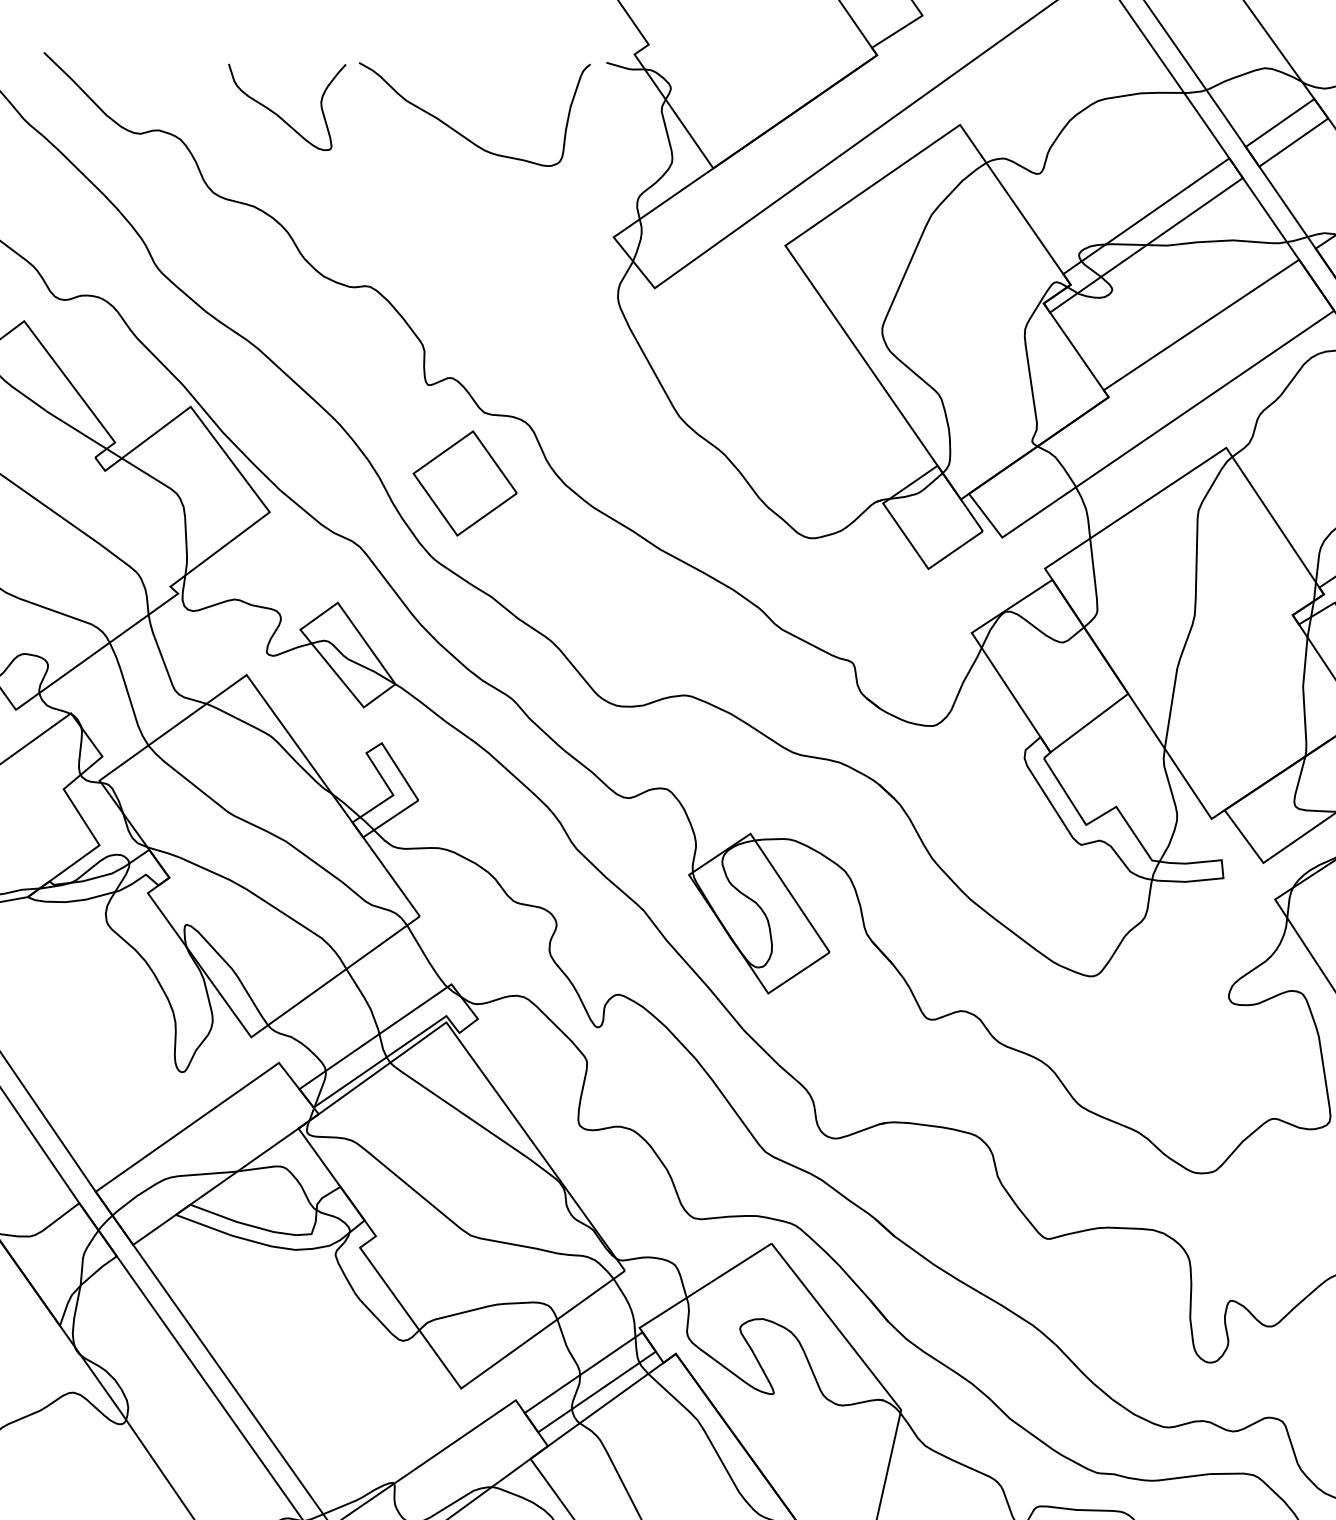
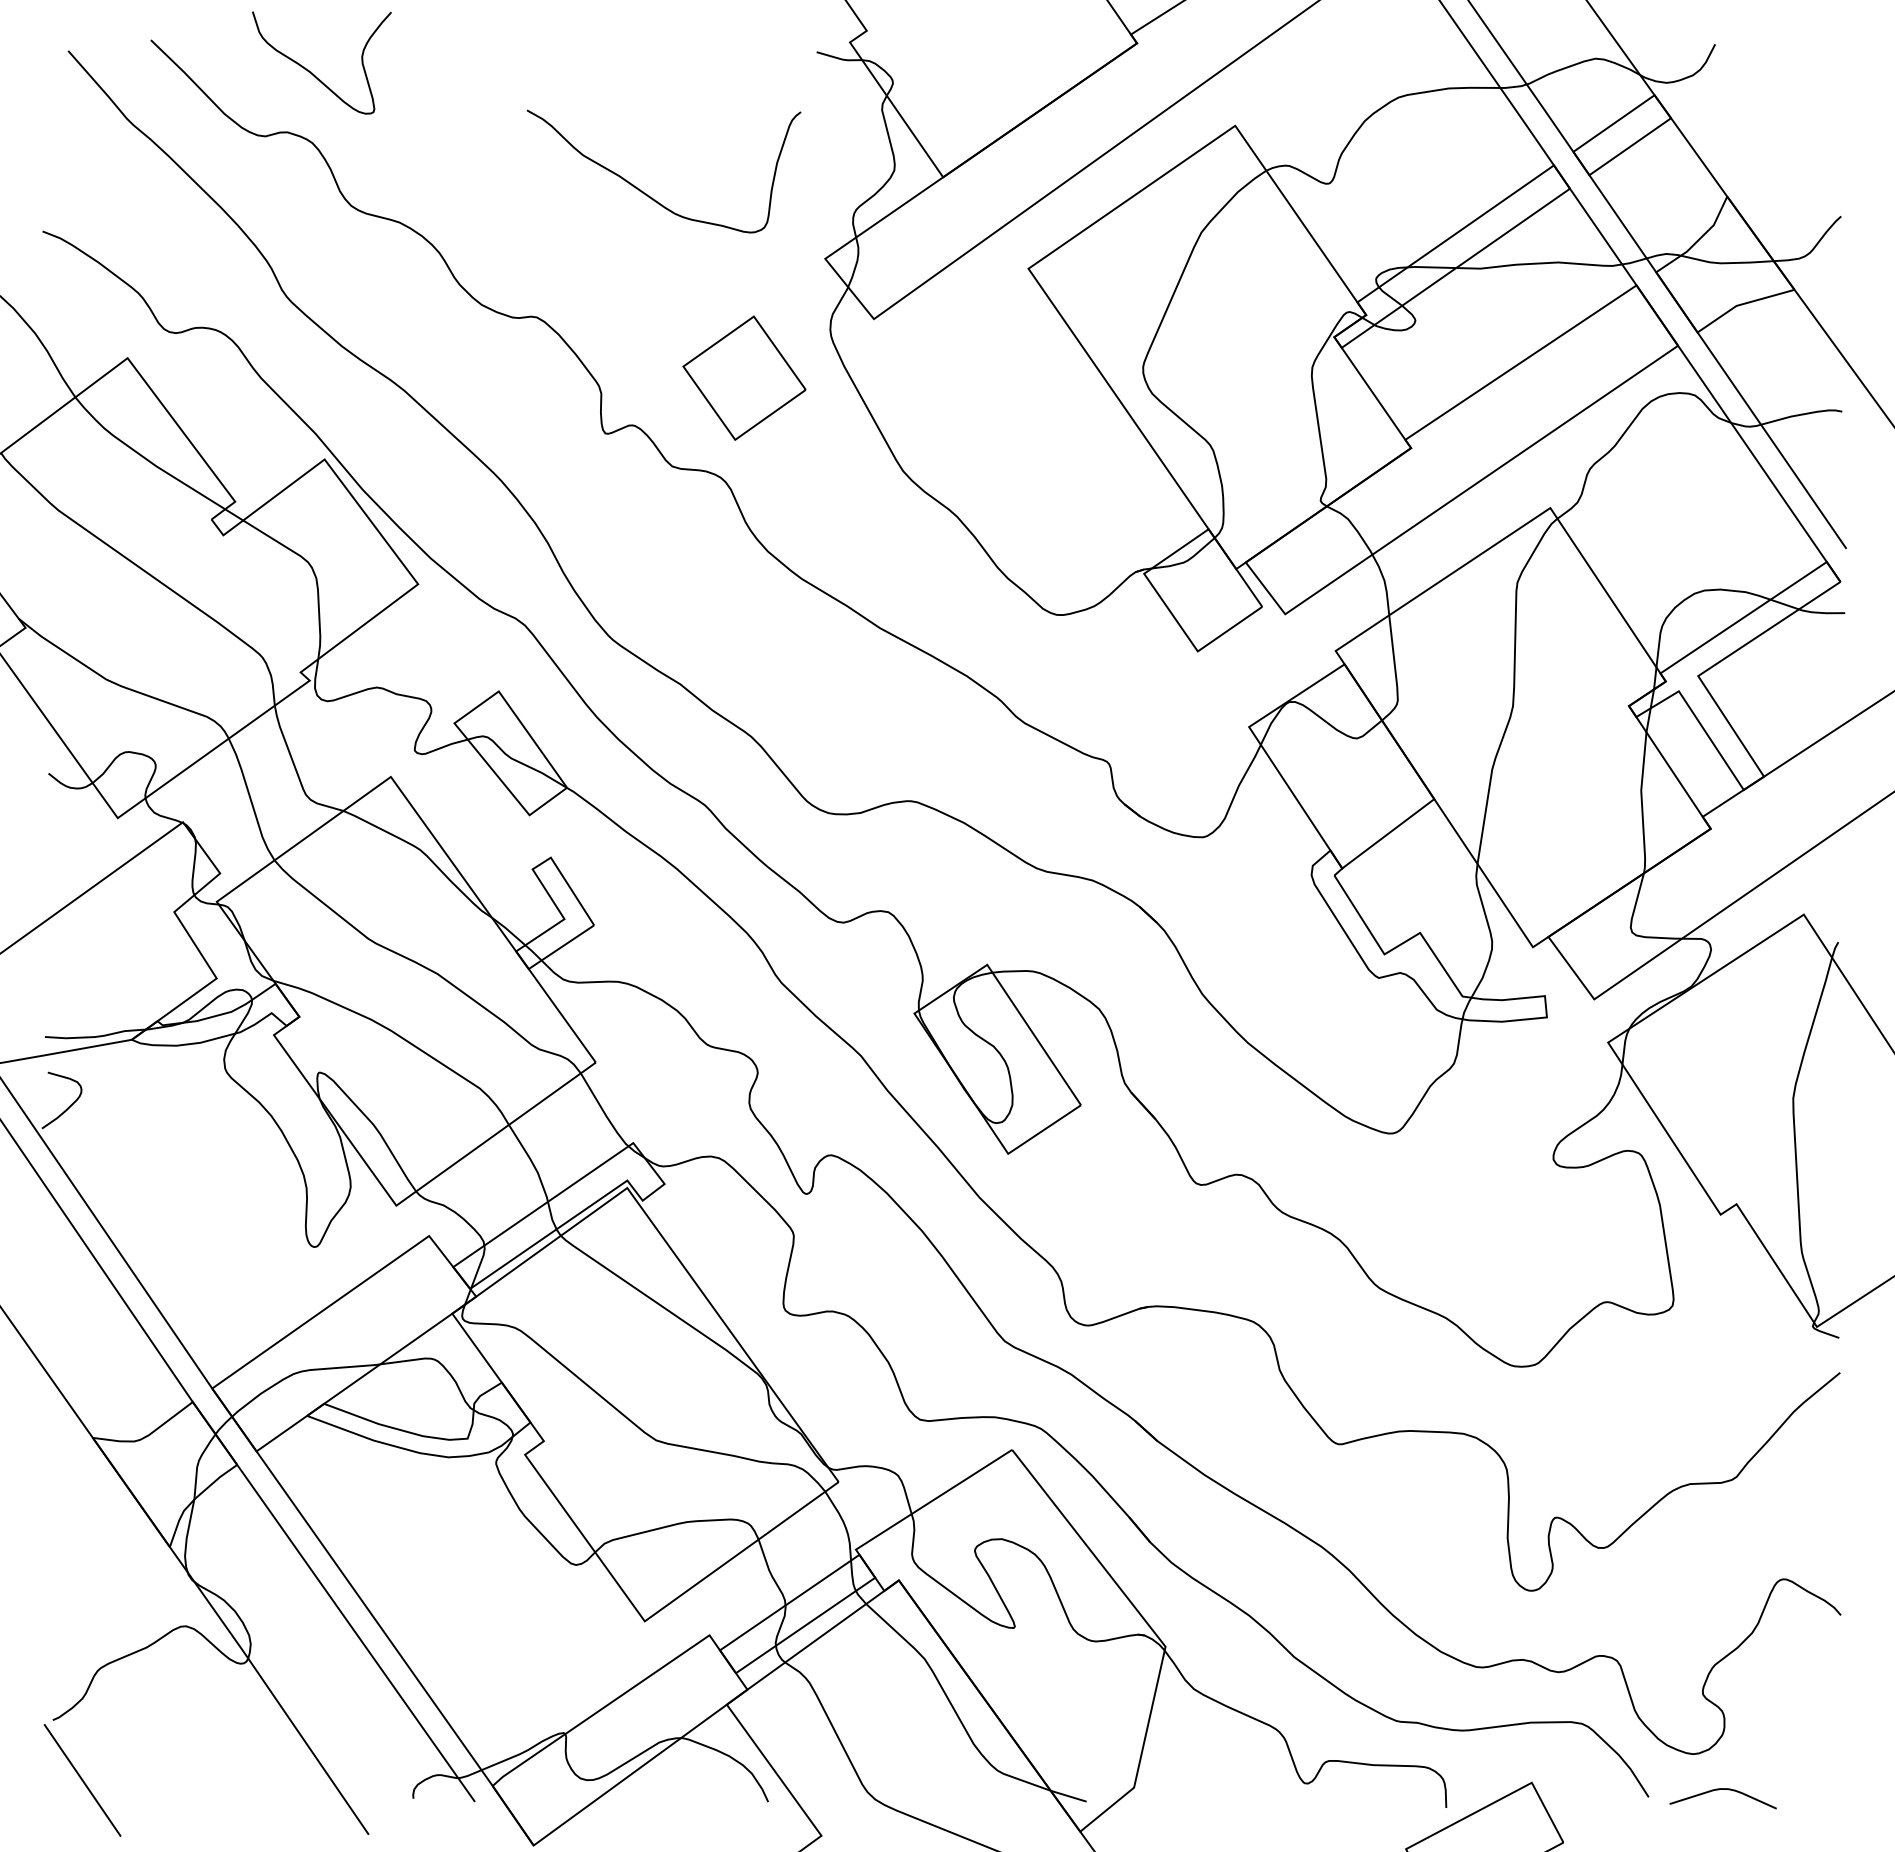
curve: (279, 115) -> (312, 72), moved
curve: (462, 134) -> (649, 195), moved
part: (465, 482) -> (744, 377), moved

